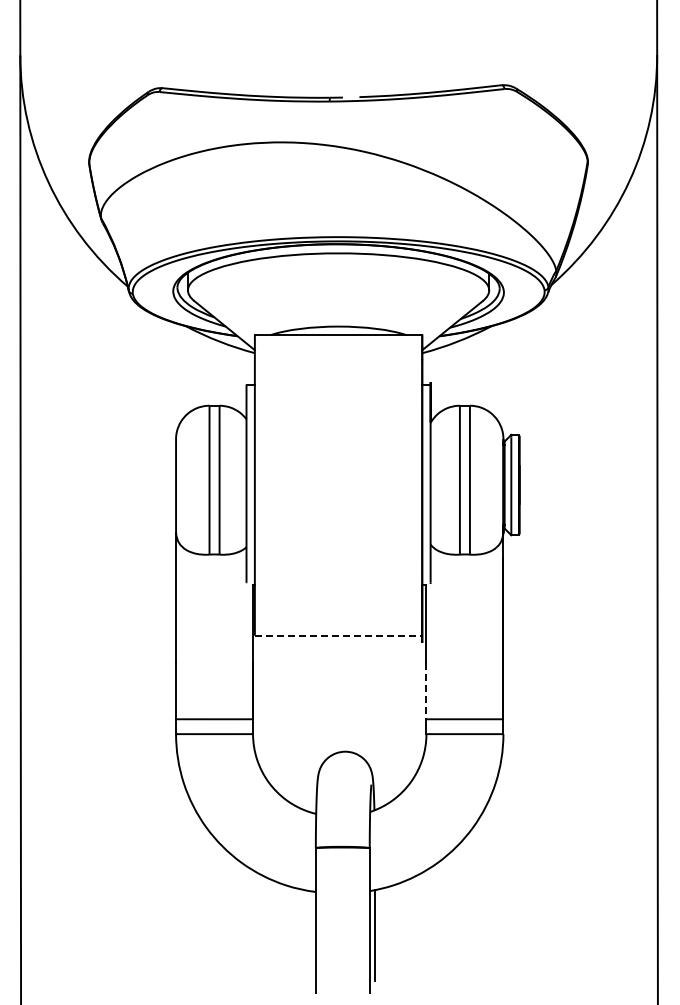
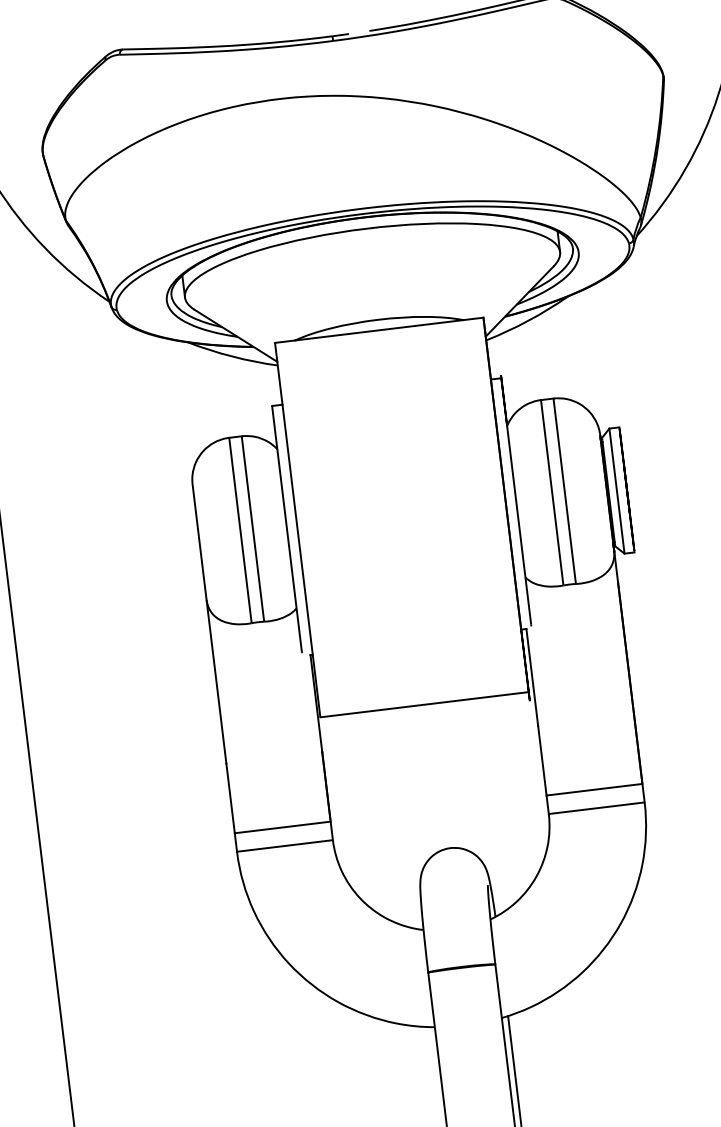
line: (338, 635) -> (424, 704), dashed -> solid
line: (426, 691) -> (542, 760), dashed -> solid

